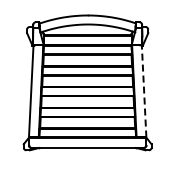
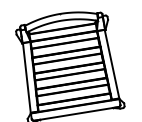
line: (144, 90) -> (112, 63), dashed -> solid

